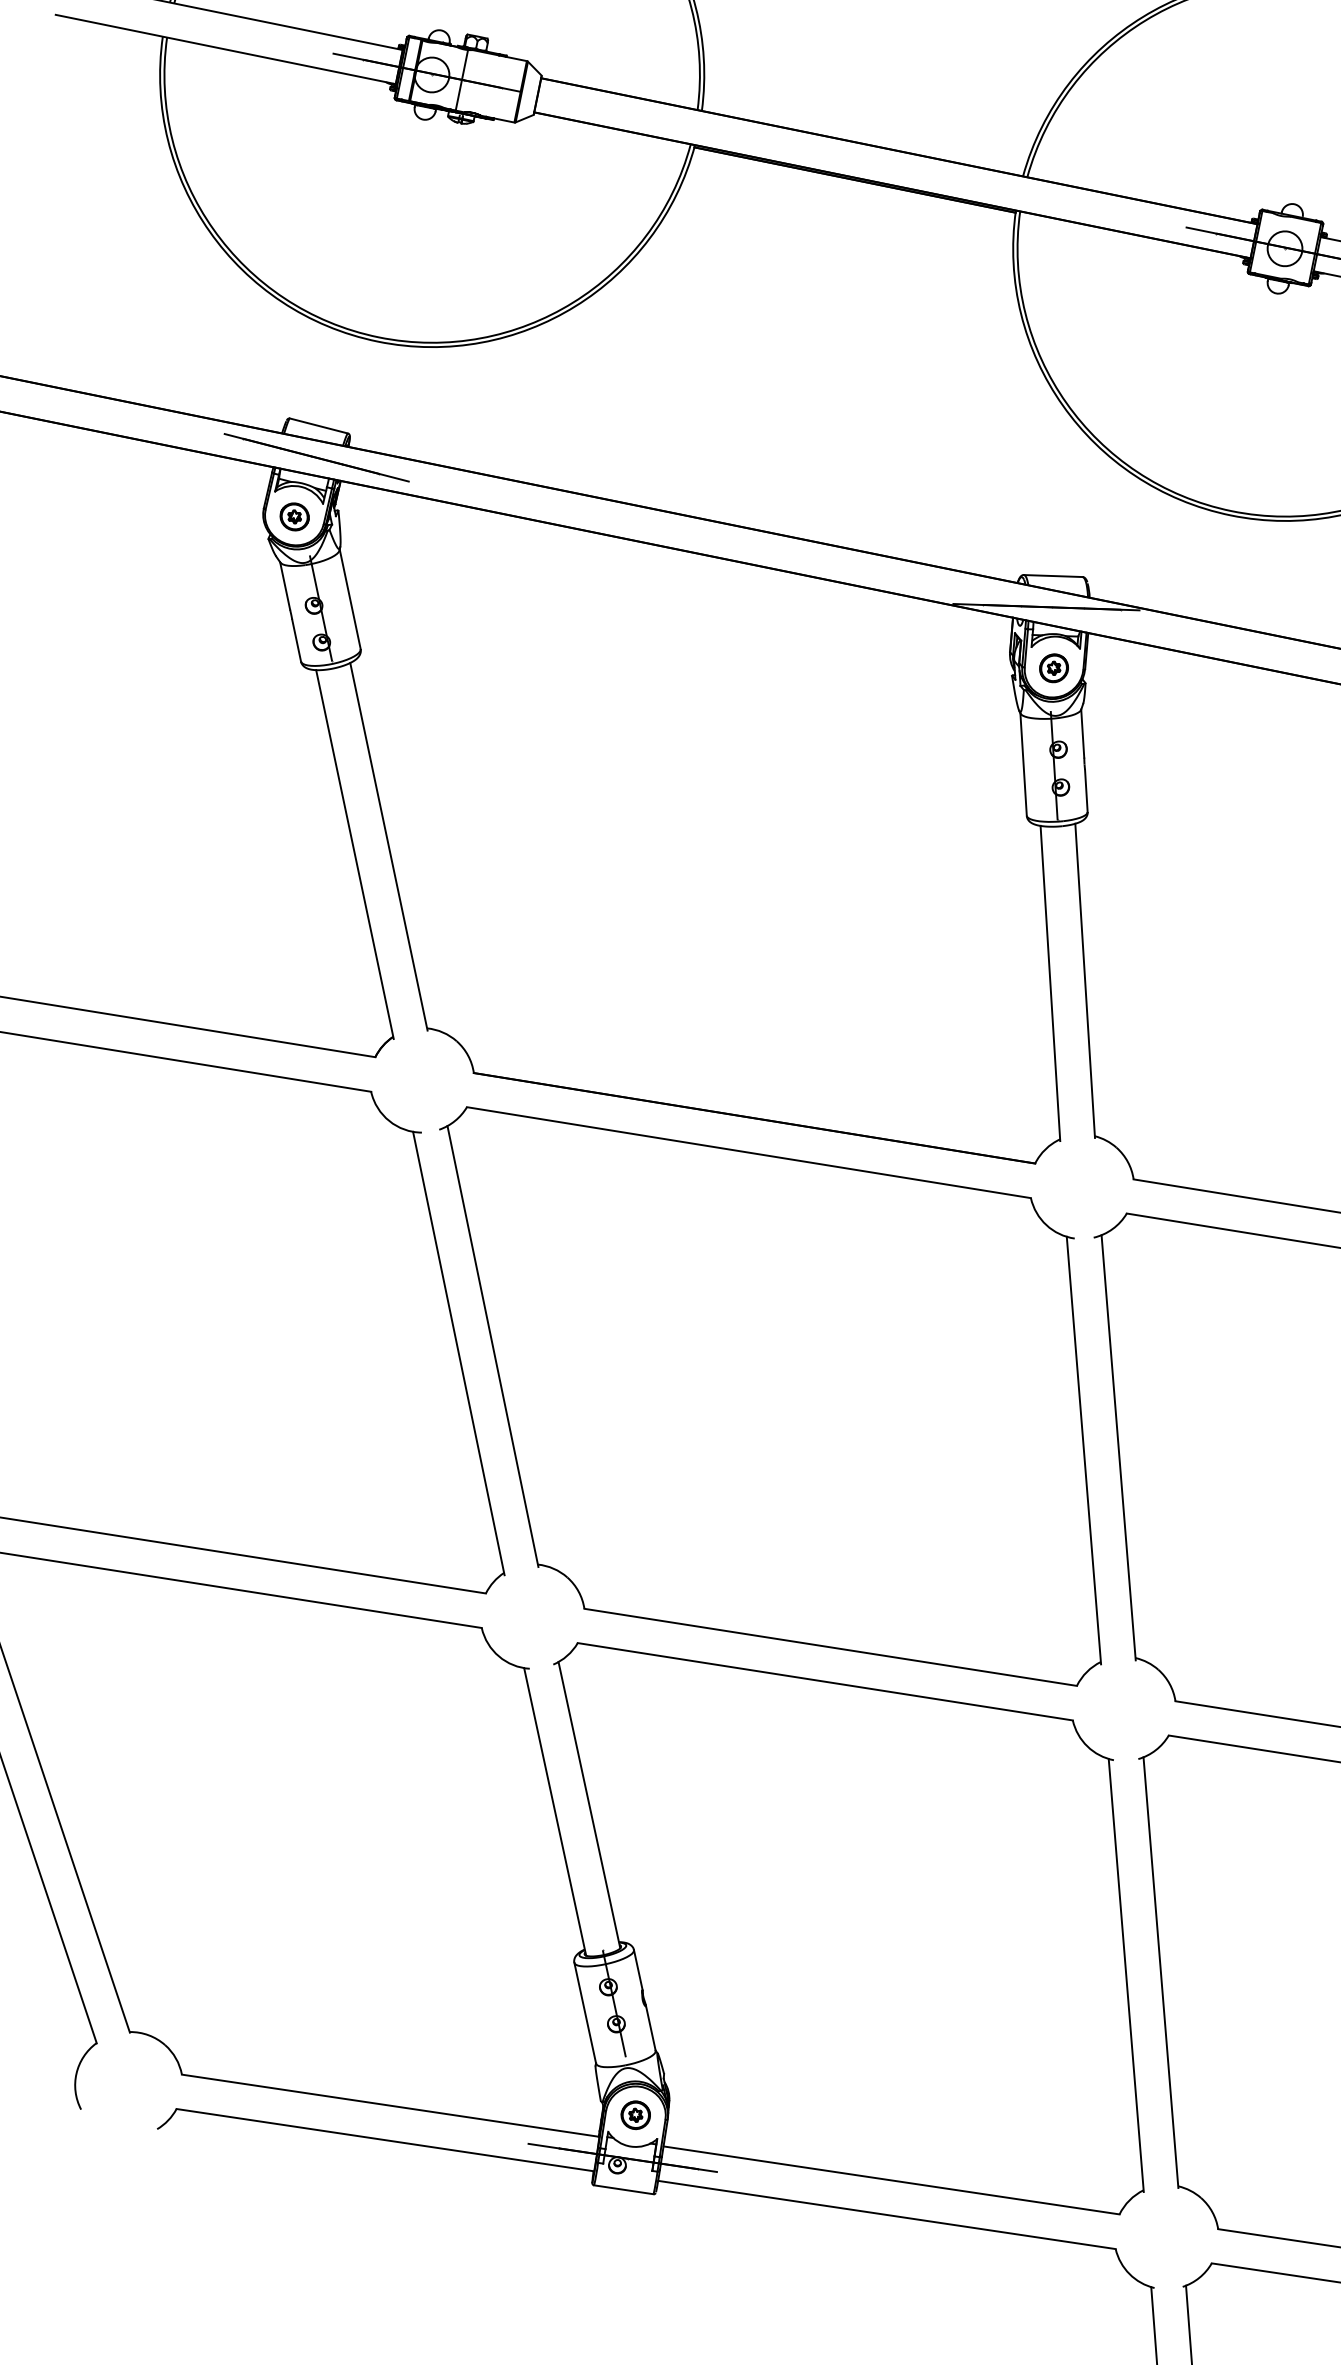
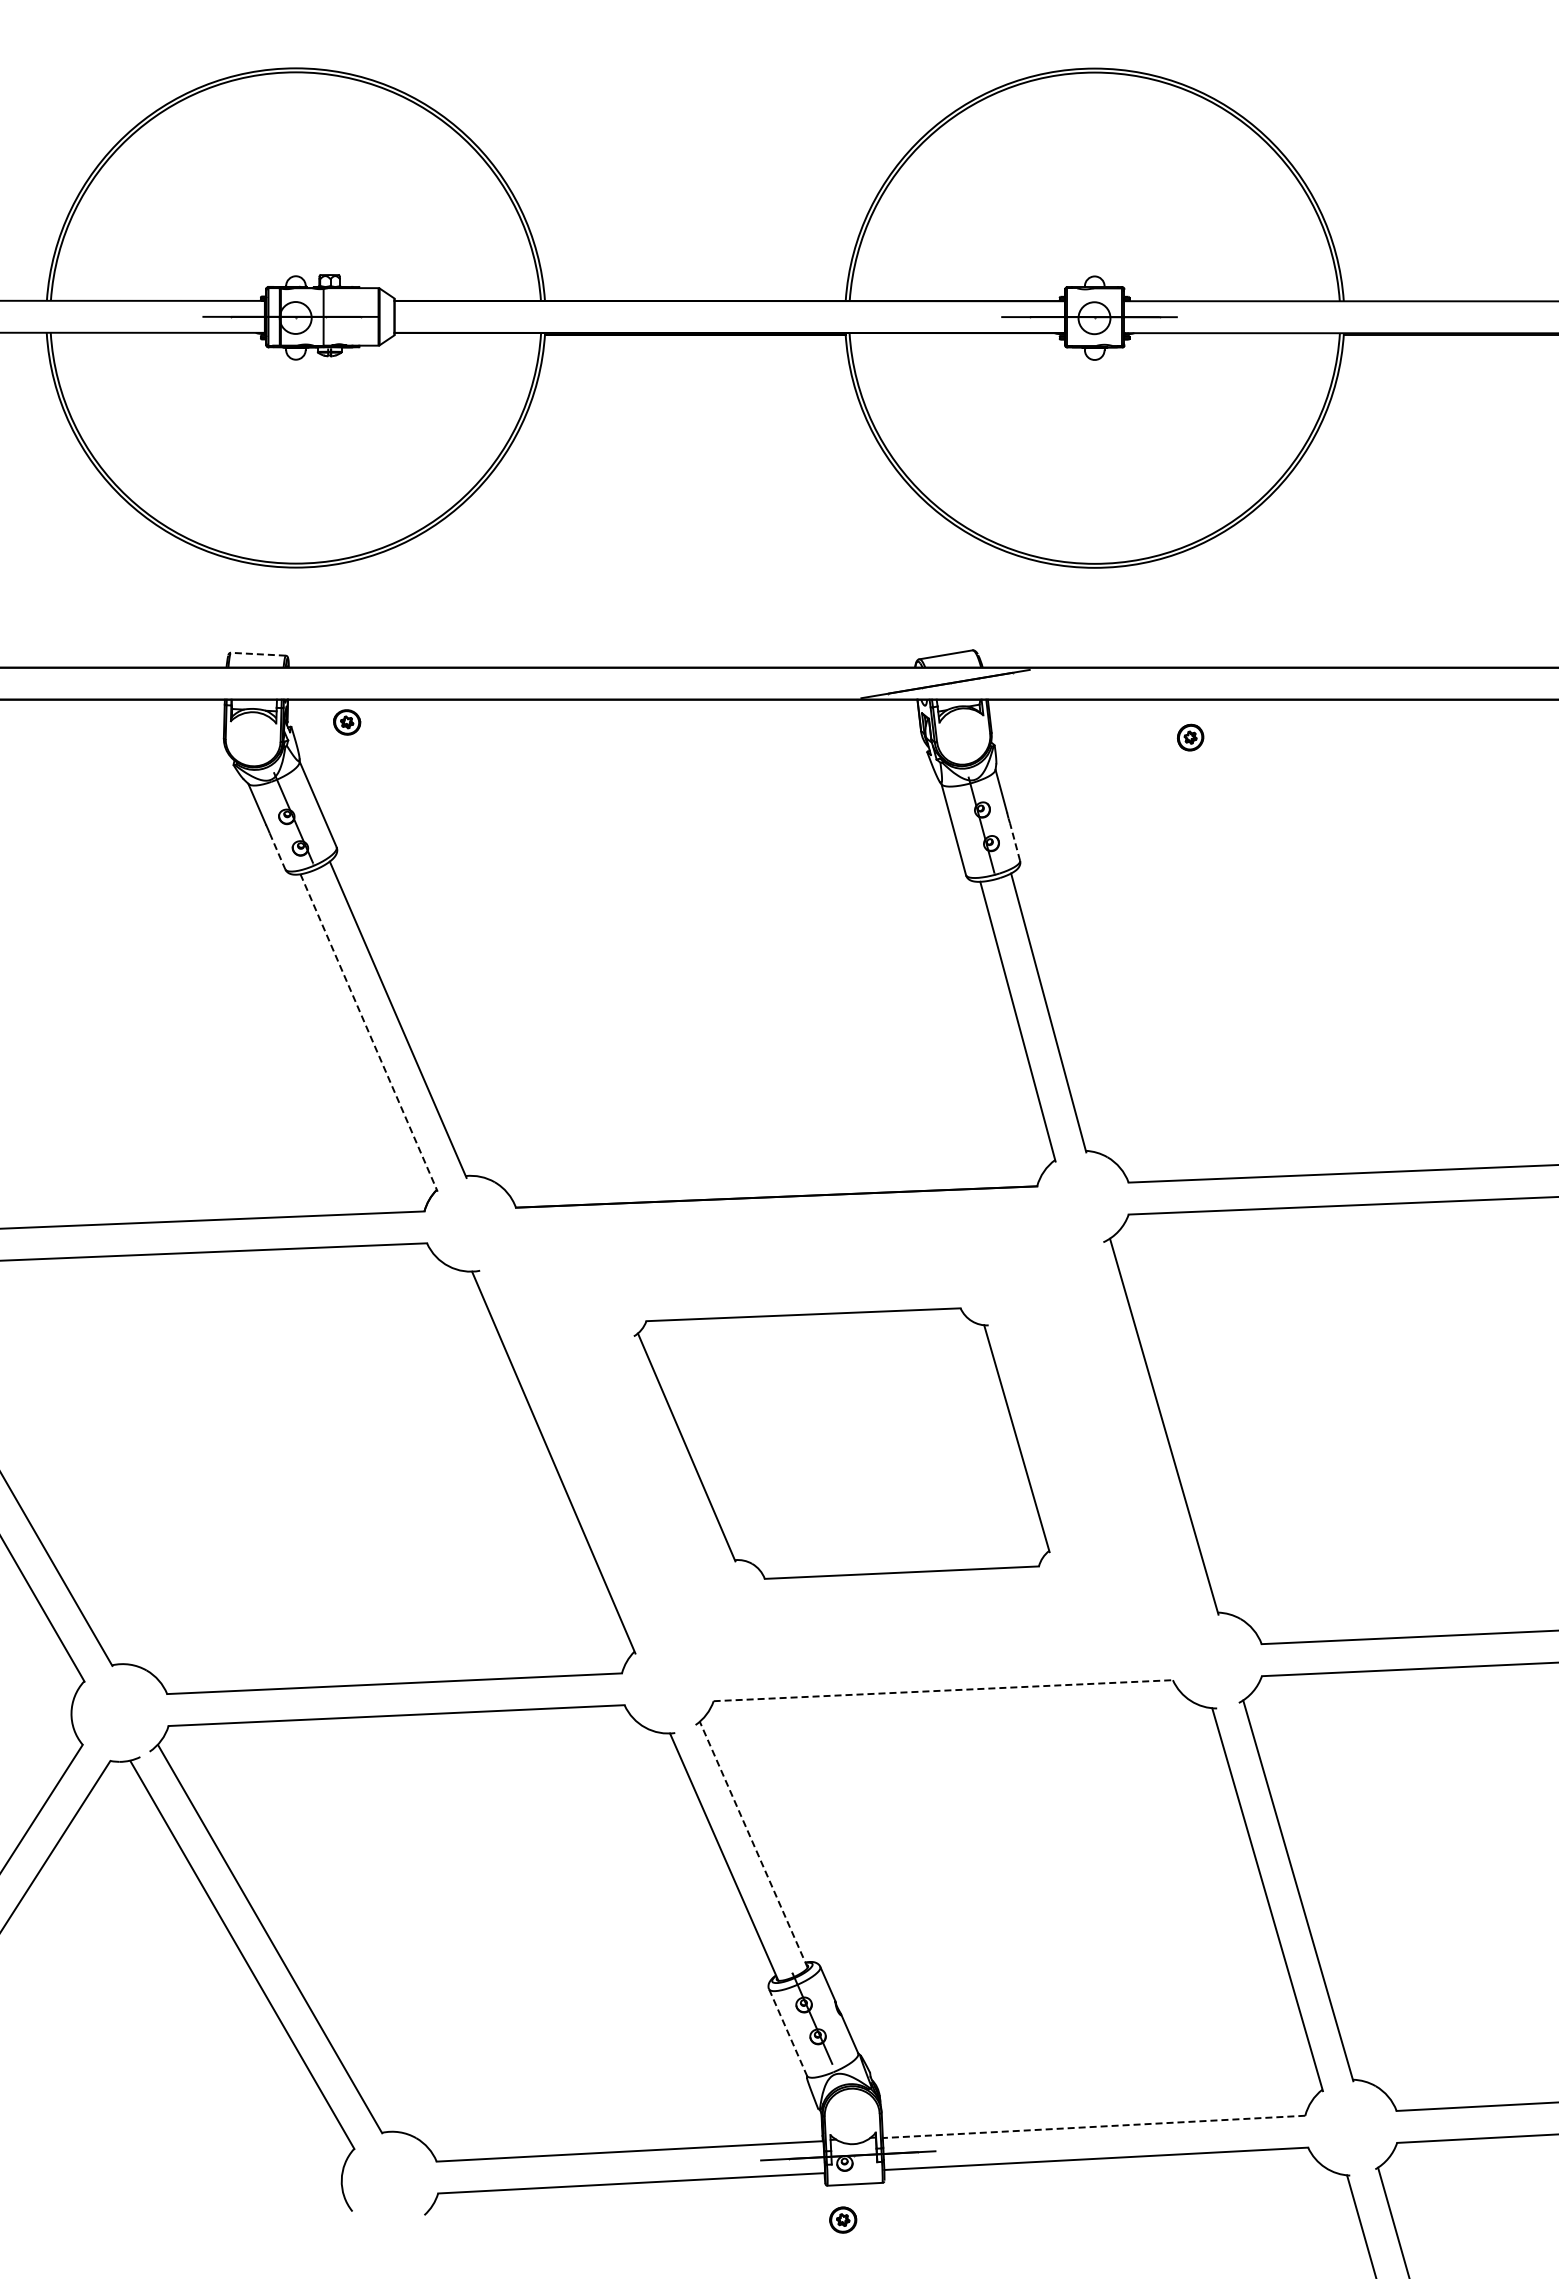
line: (318, 426) -> (257, 654), solid -> dashed
line: (317, 457) -> (262, 682), removed
part: (295, 517) -> (347, 722), moved
line: (296, 640) -> (277, 851), solid -> dashed
part: (1054, 668) -> (1190, 737), moved
line: (1085, 790) -> (1014, 841), solid -> dashed
line: (355, 855) -> (369, 1033), solid -> dashed
part: (770, 1395) -> (841, 1443), size x0.6
line: (825, 1681) -> (943, 1690), solid -> dashed
line: (589, 1804) -> (753, 1844), solid -> dashed
line: (585, 2014) -> (788, 2033), solid -> dashed
part: (636, 2114) -> (843, 2219), moved
line: (892, 2180) -> (1094, 2126), solid -> dashed

